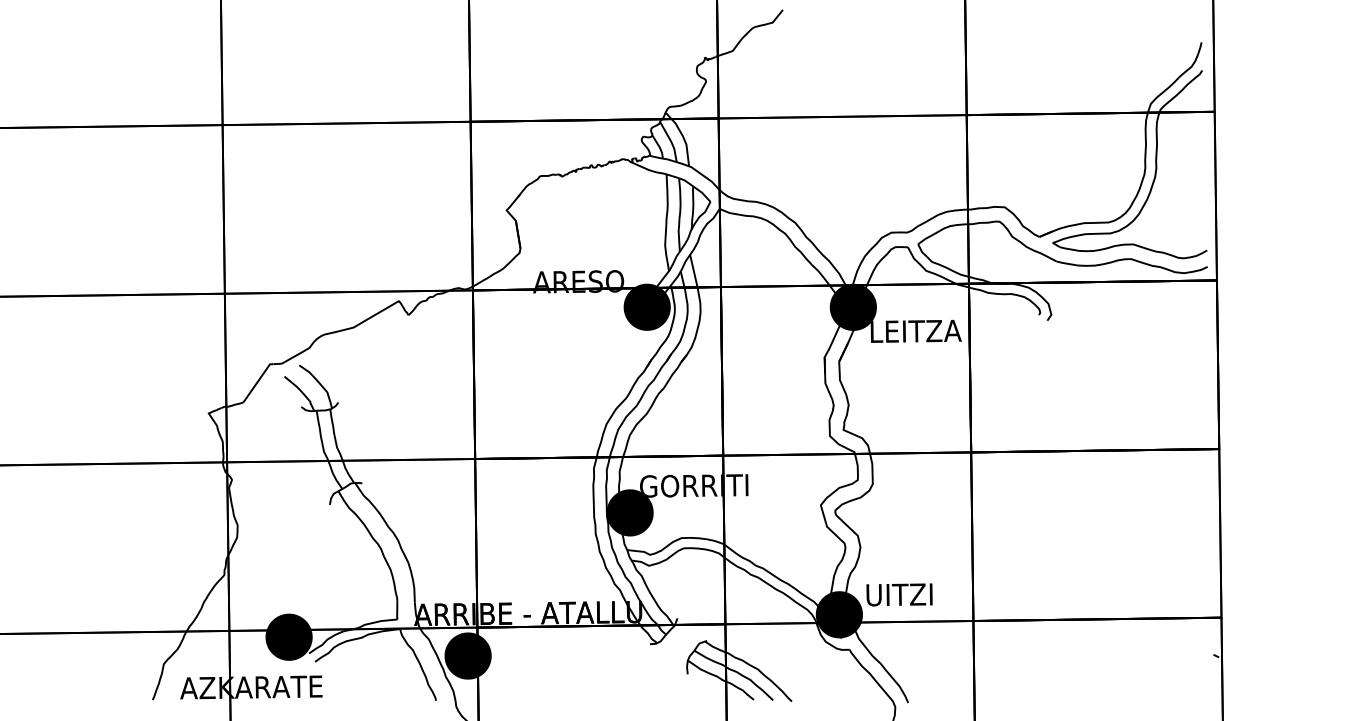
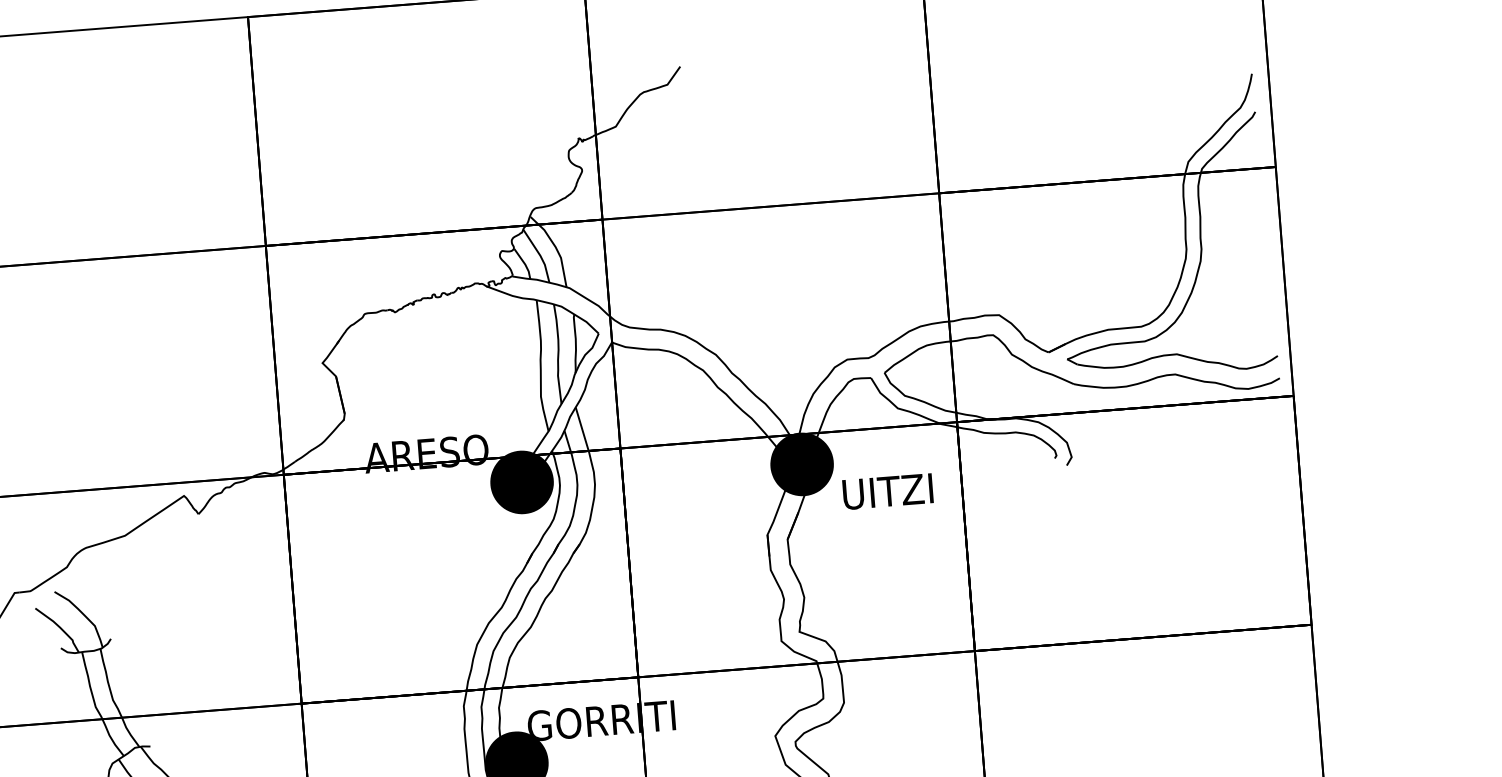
text: (915, 331) -> (888, 491), LEITZA -> UITZI

